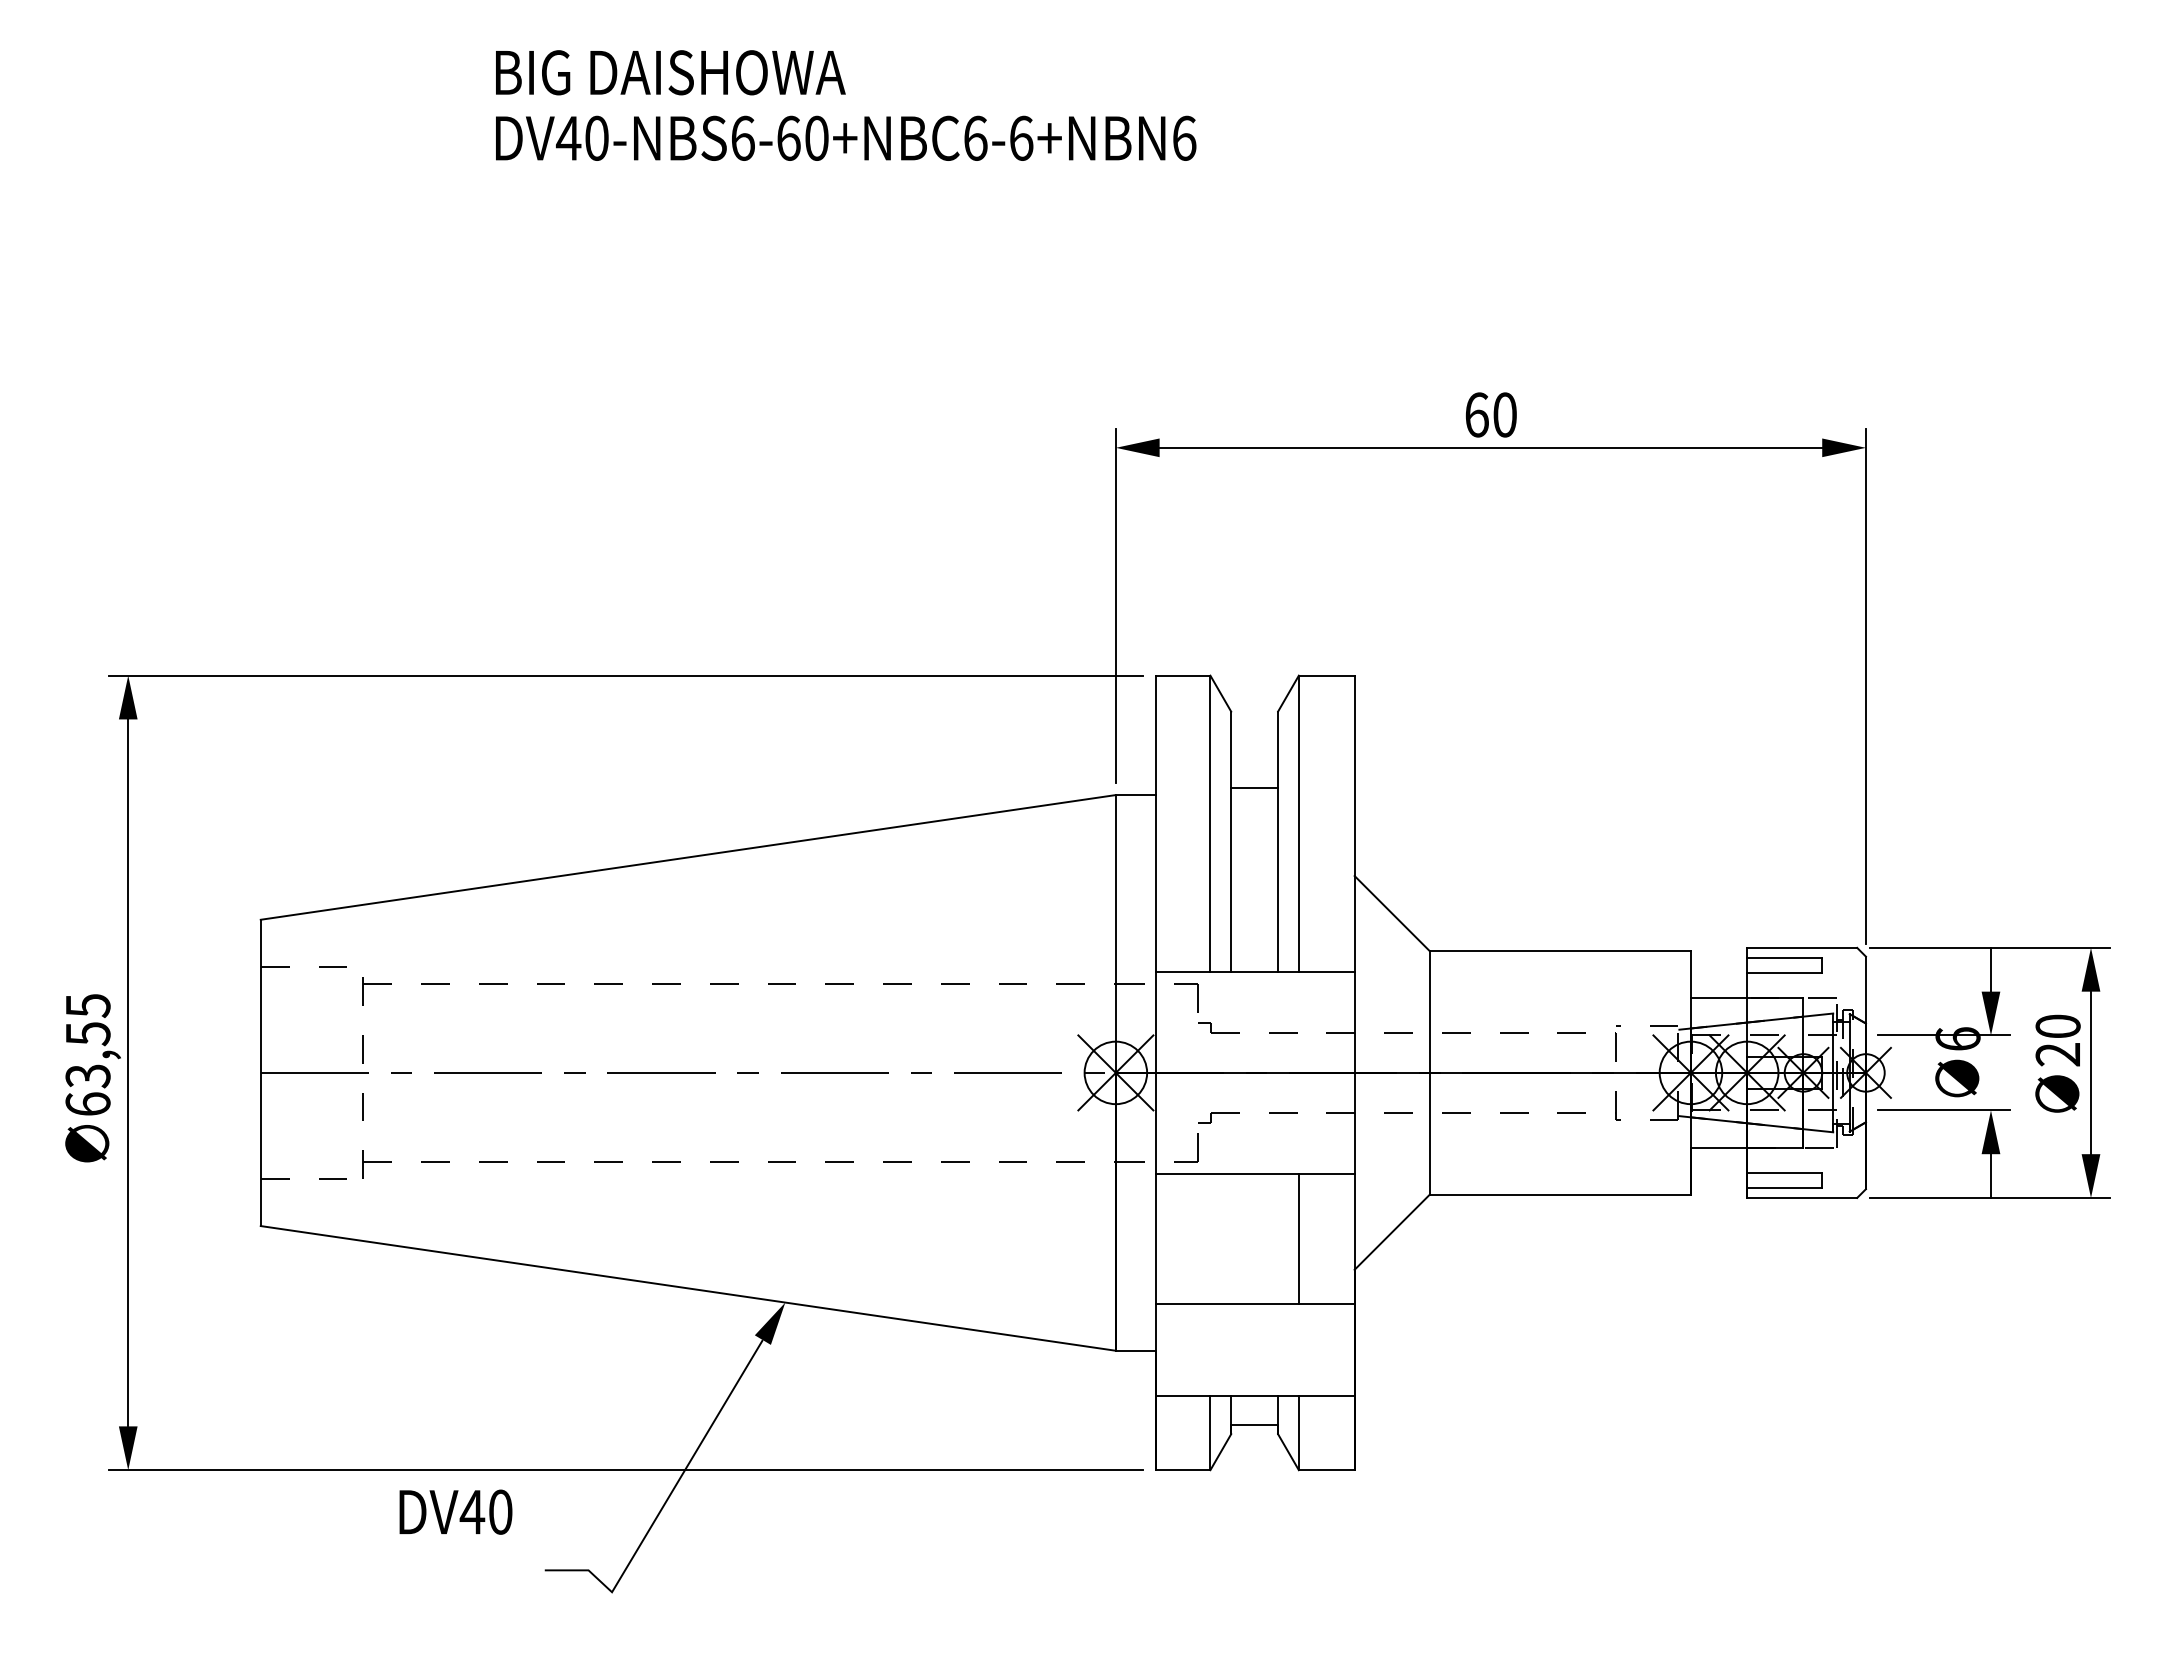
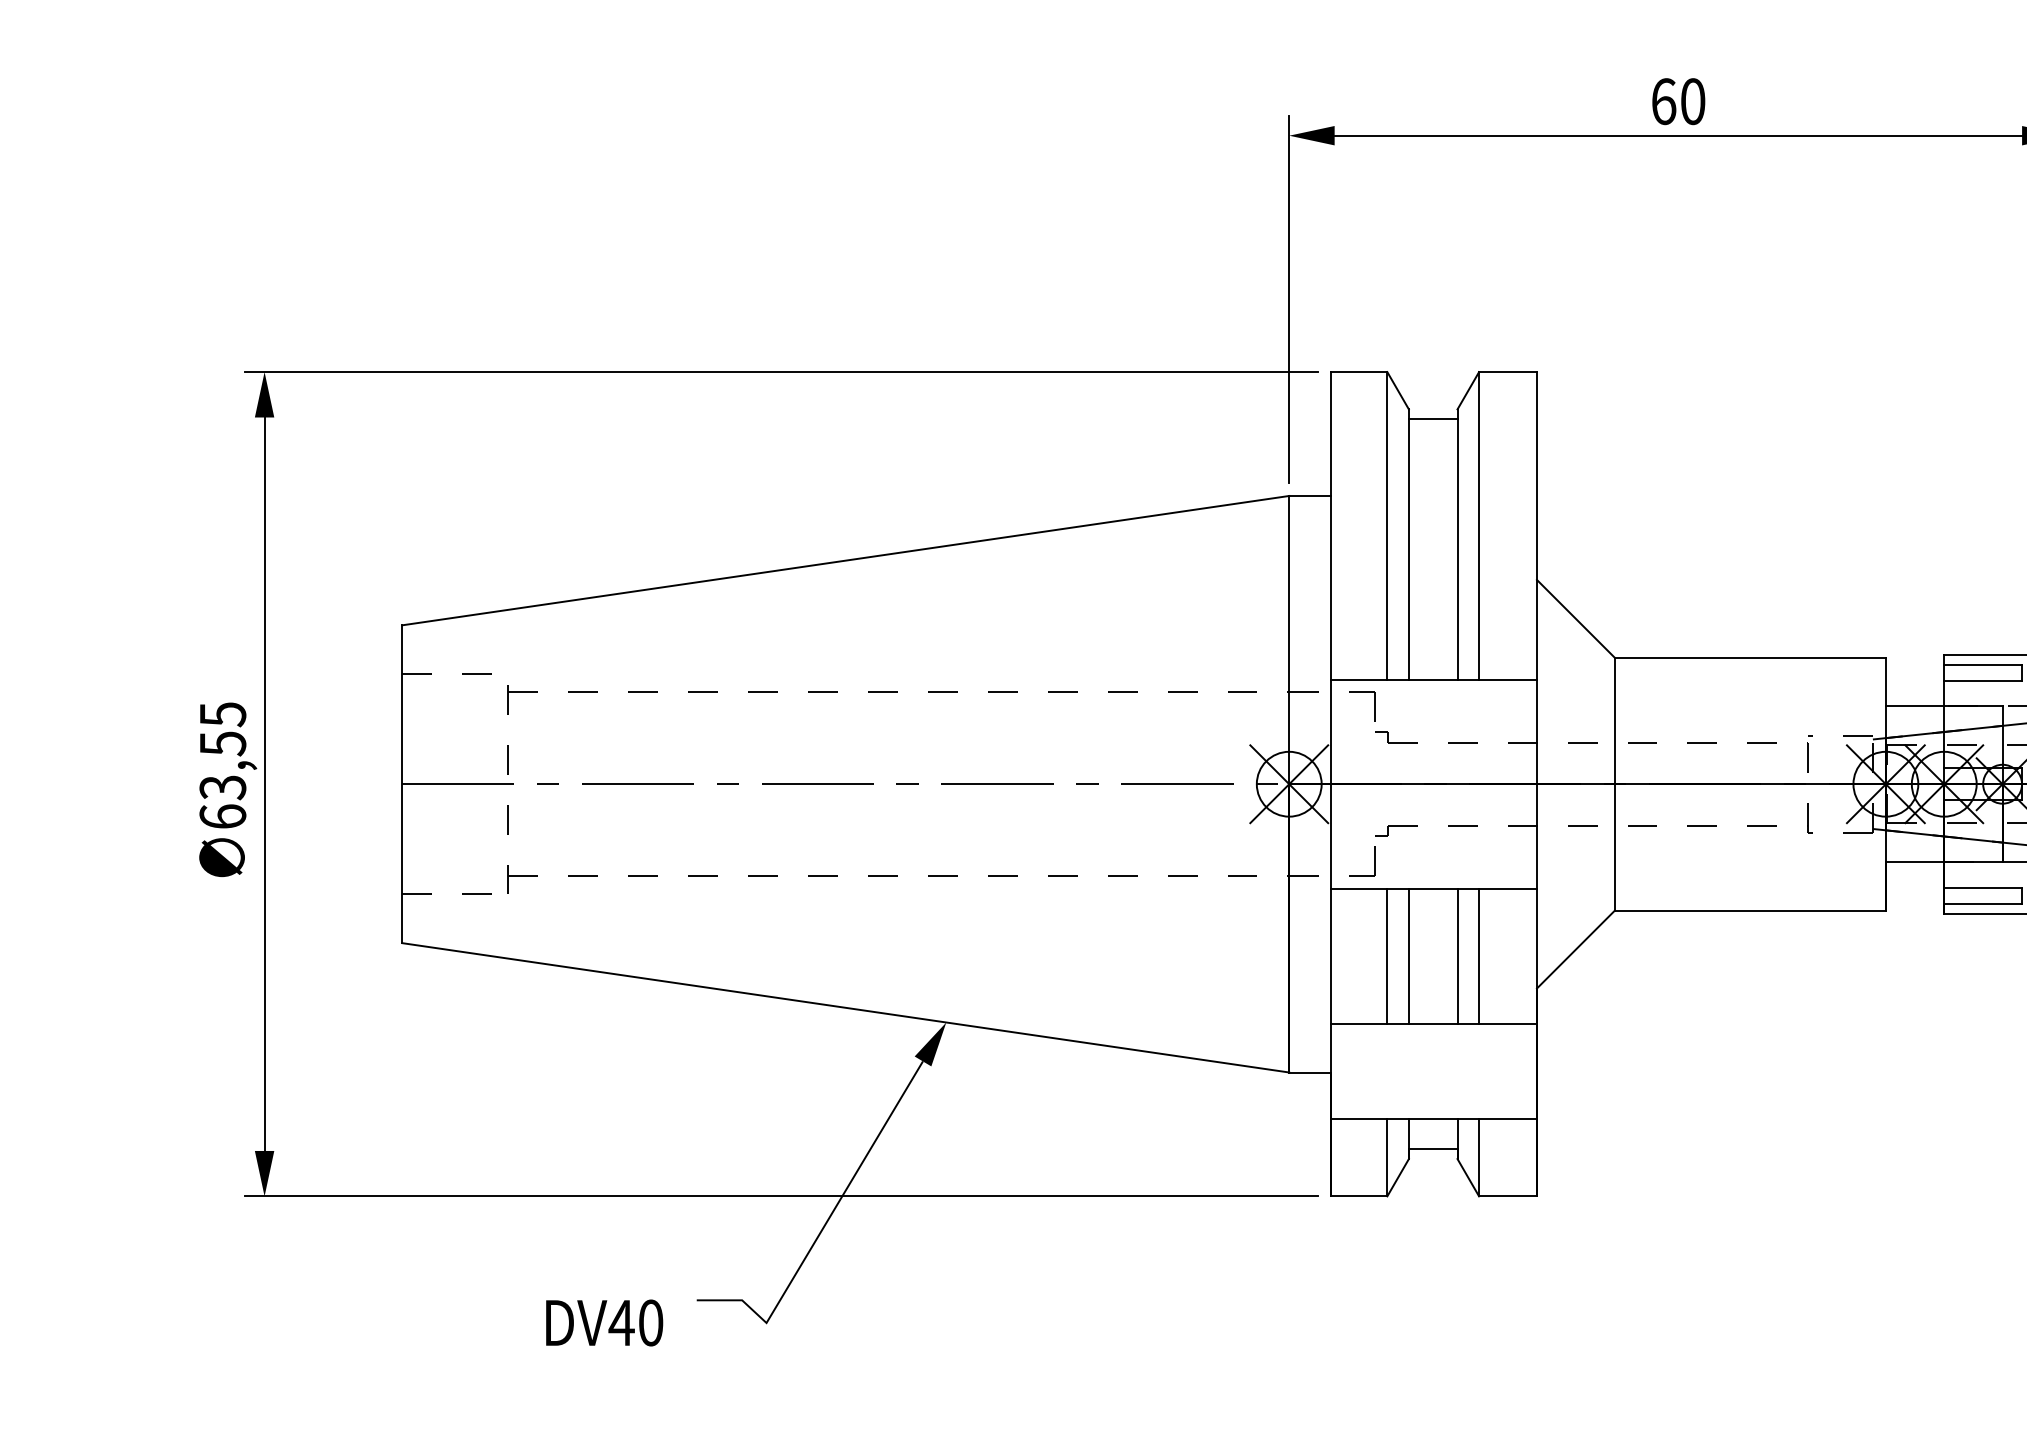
line: (1254, 788) -> (1433, 419), moved
line: (1210, 1238) -> (1387, 956), added
line: (1231, 1238) -> (1409, 956), added
line: (1278, 1238) -> (1457, 956), added
text: (455, 1511) -> (604, 1322), moved

